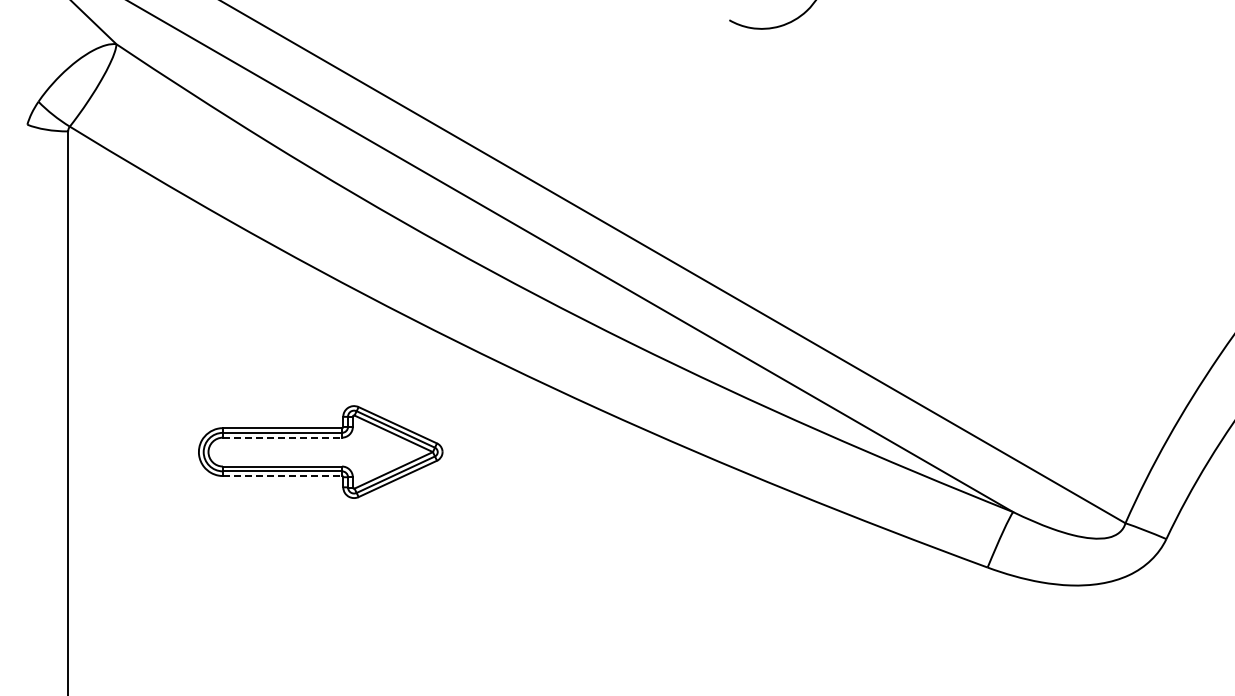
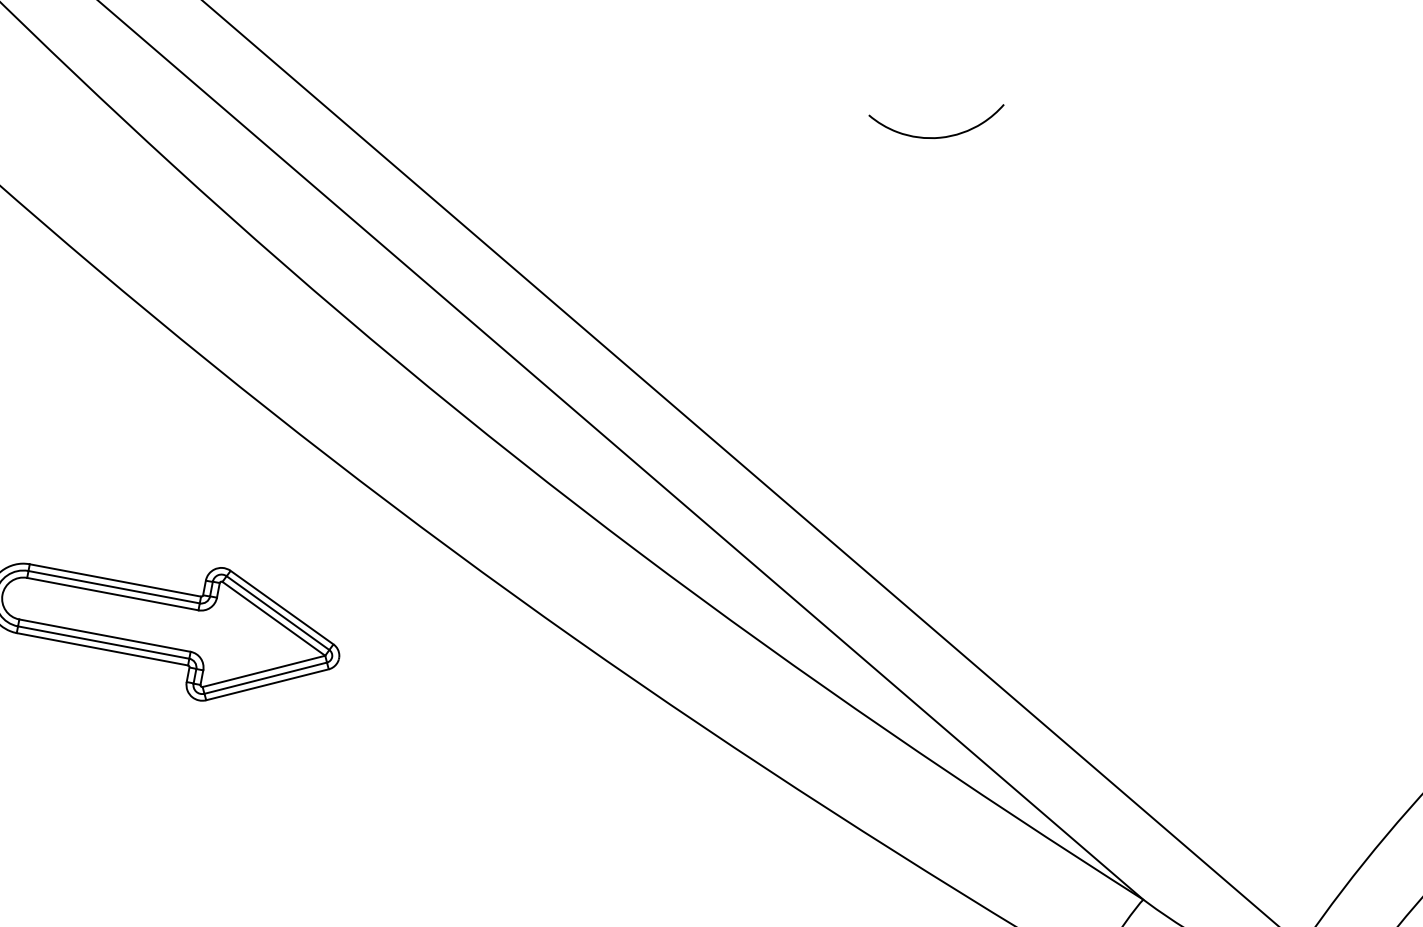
line: (282, 437) -> (112, 593), dashed -> solid
line: (282, 476) -> (102, 649), dashed -> solid

